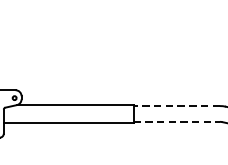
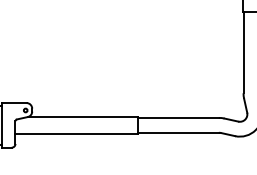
line: (177, 105) -> (178, 117), dashed -> solid
line: (177, 121) -> (178, 132), dashed -> solid

